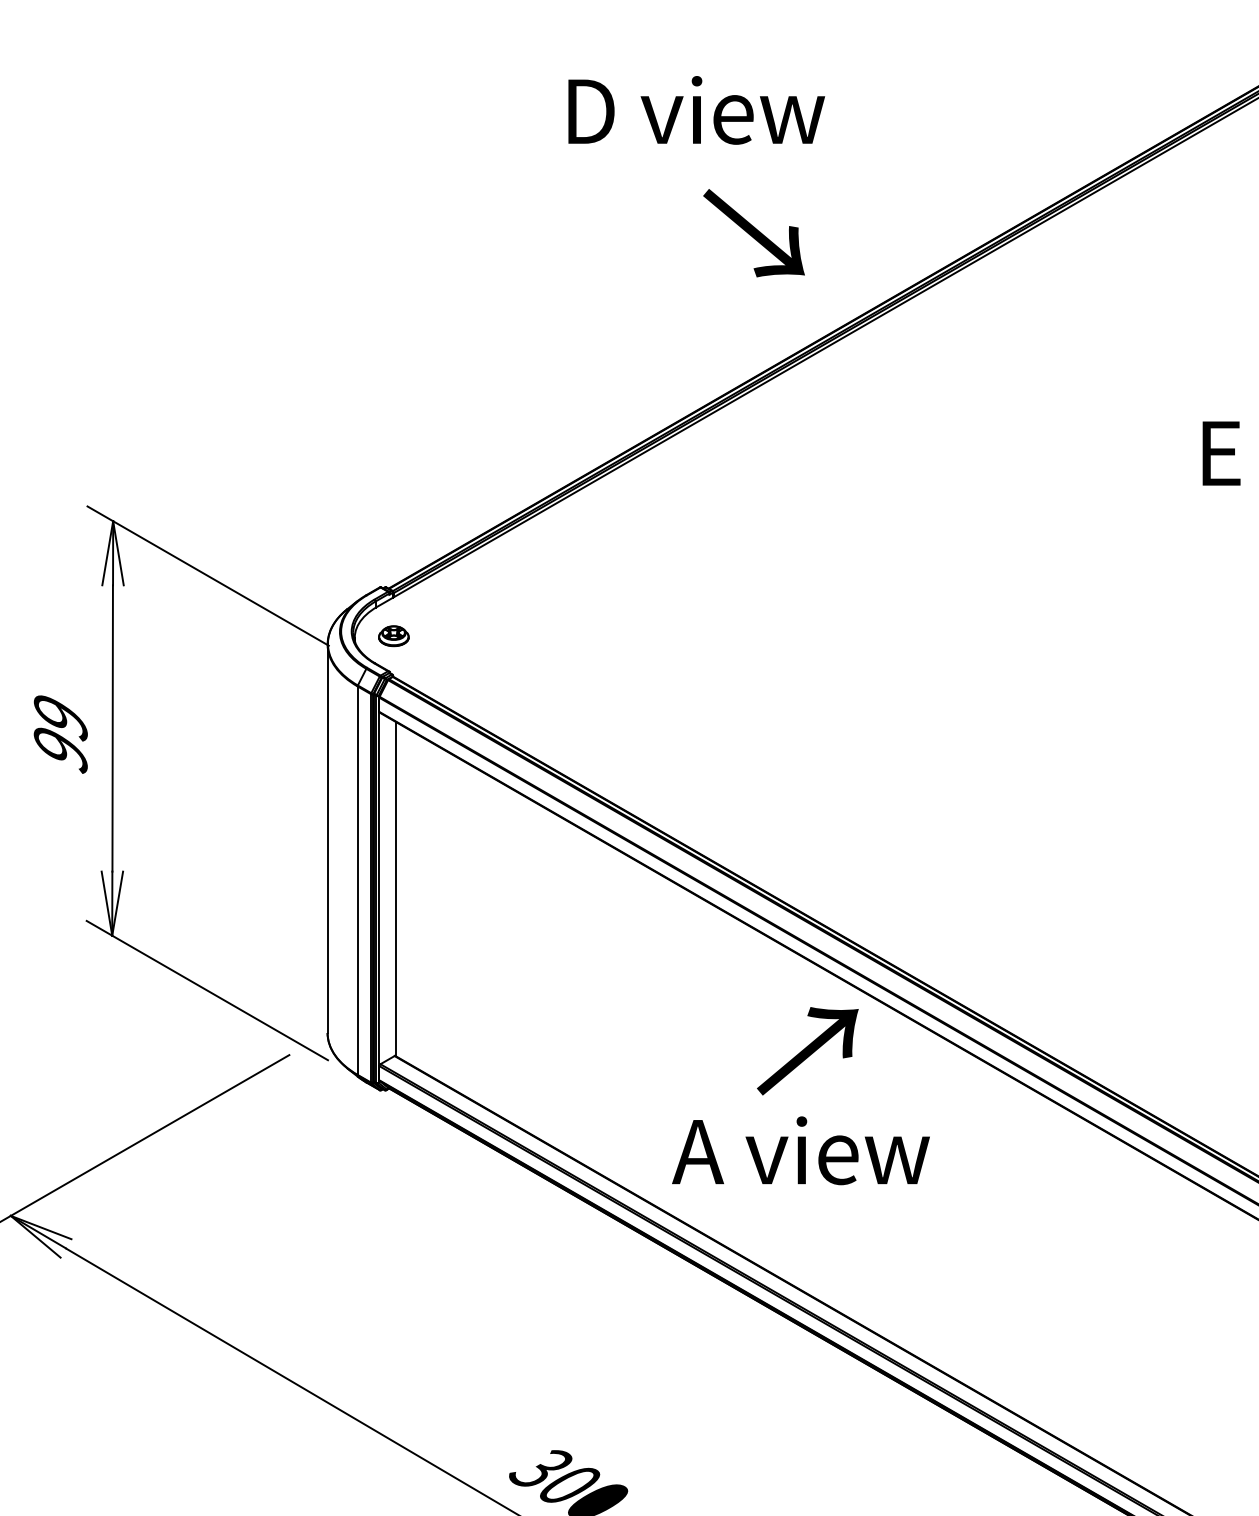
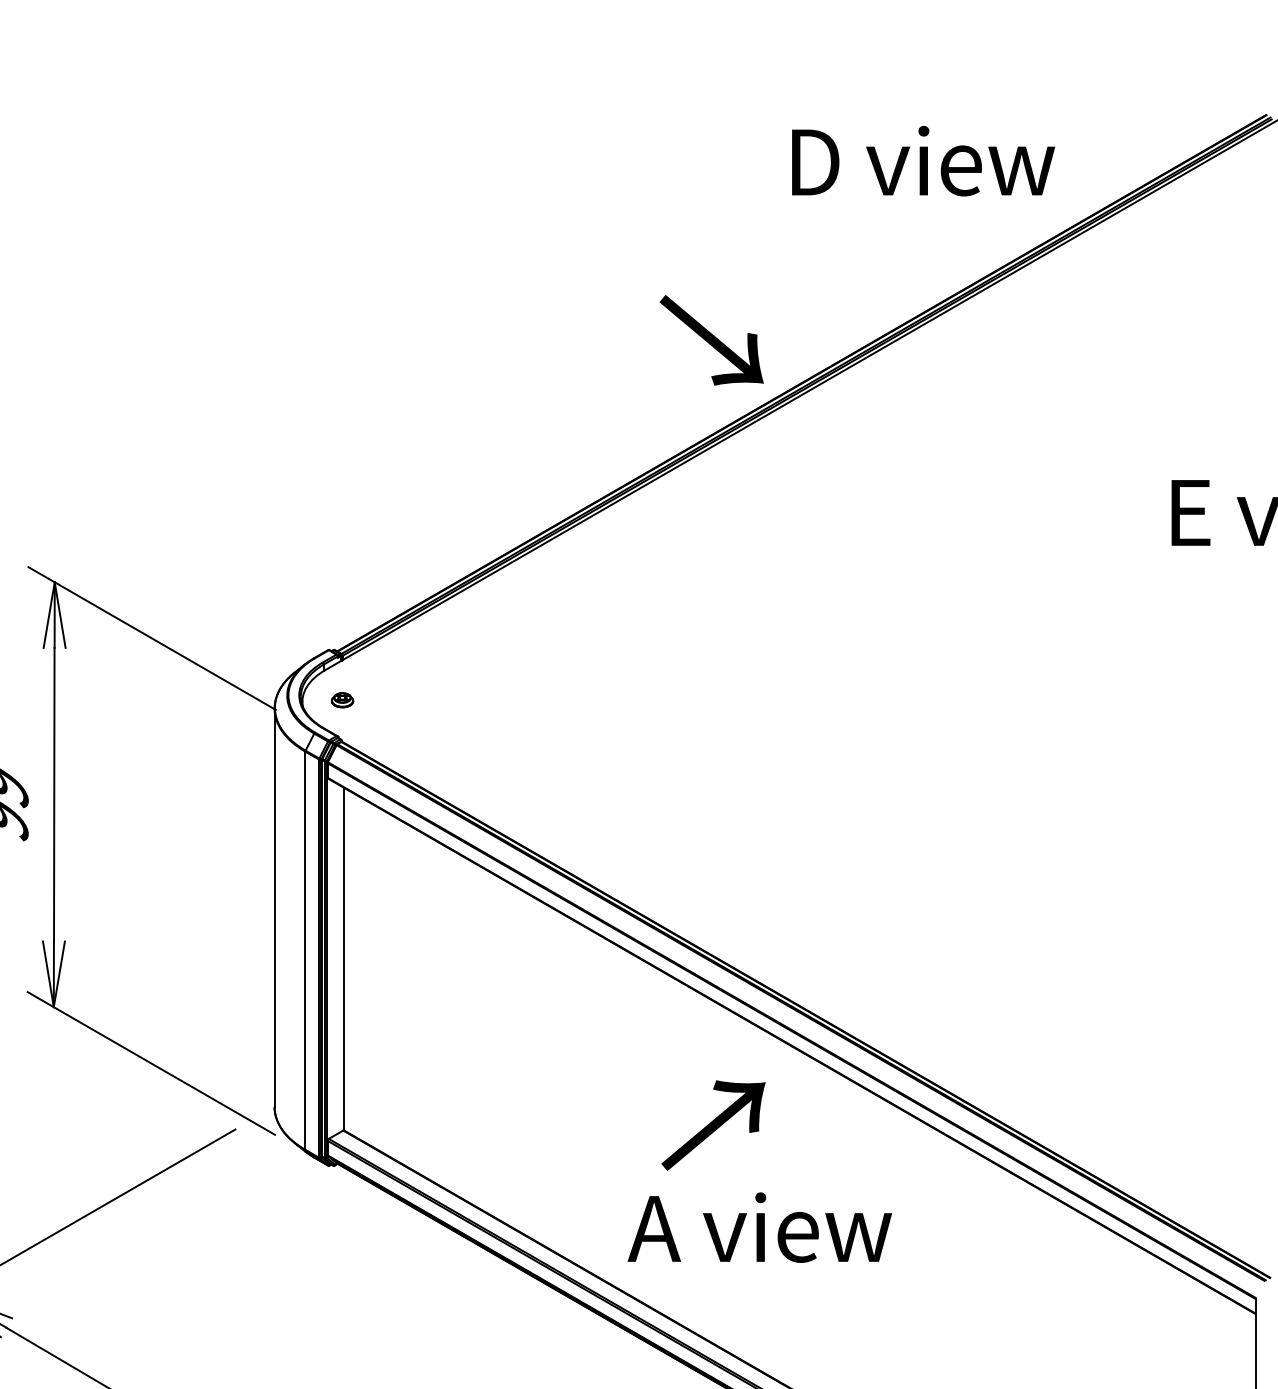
text: (696, 110) -> (923, 161), moved
text: (753, 233) -> (711, 340), moved
part: (393, 636) -> (342, 700), size x0.7
text: (807, 1051) -> (713, 1125), moved

